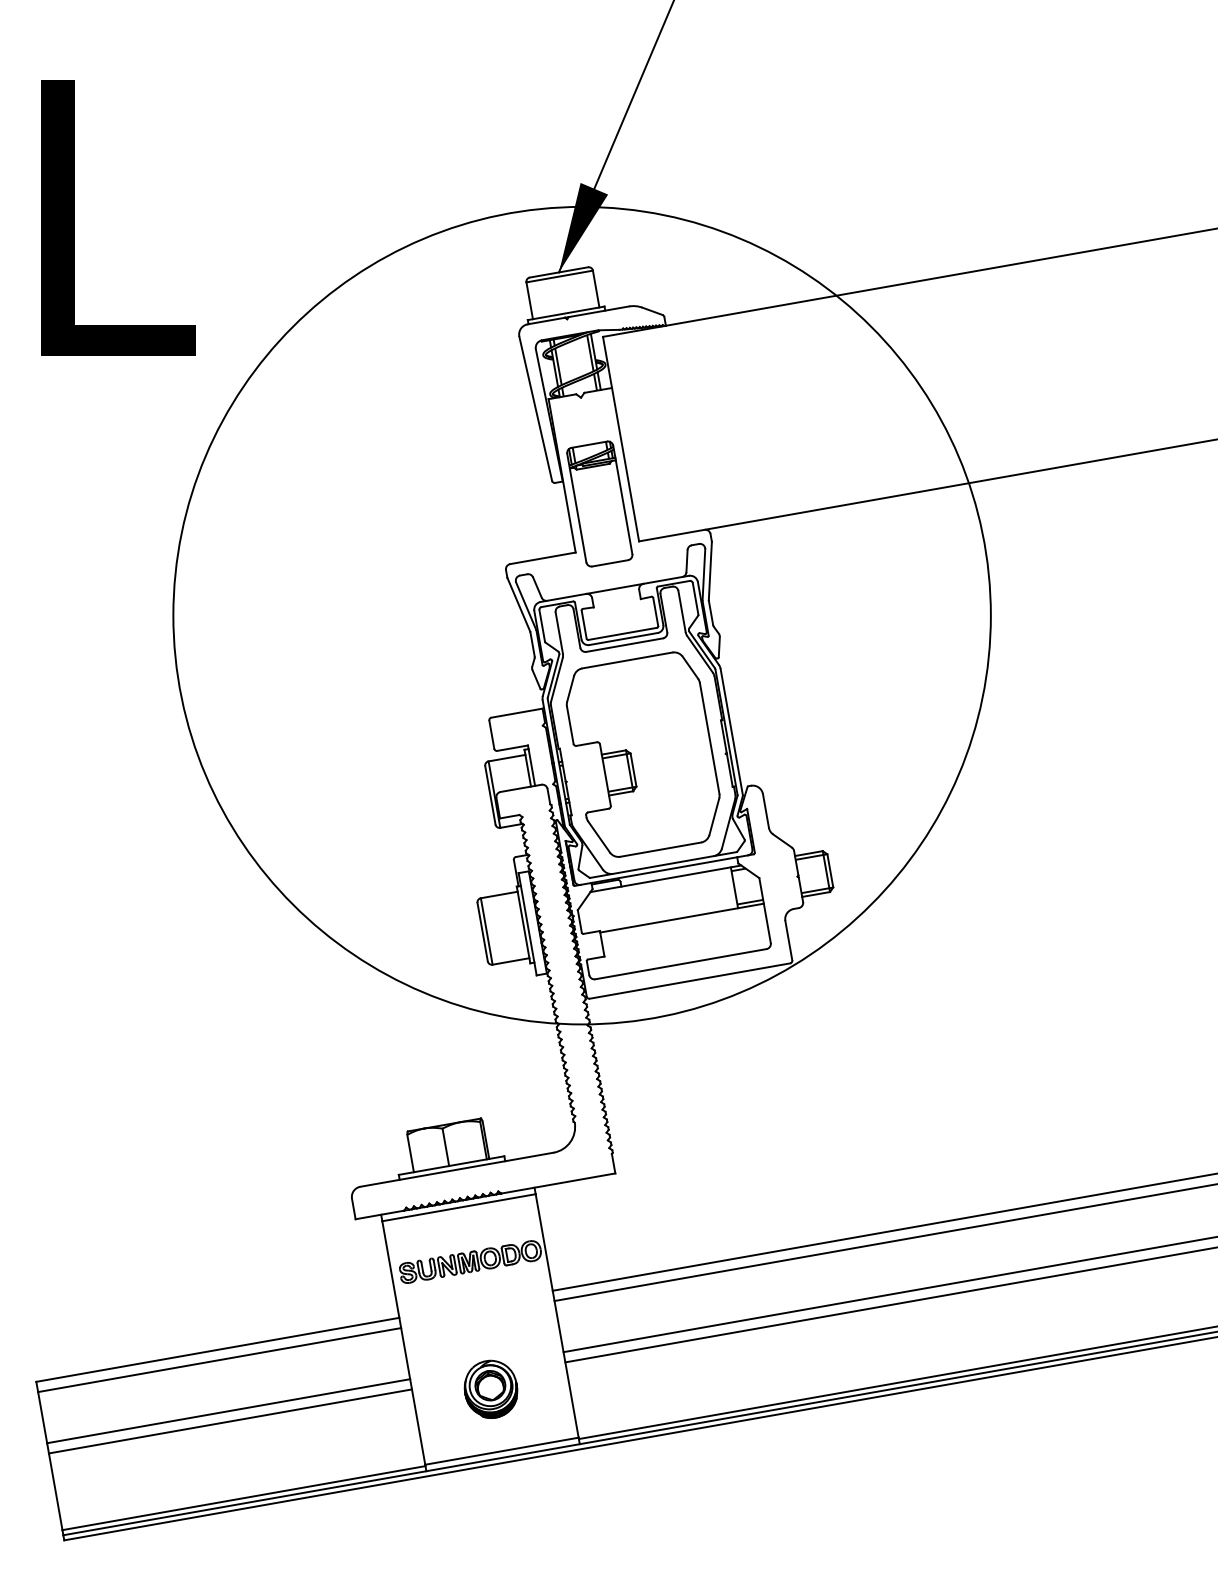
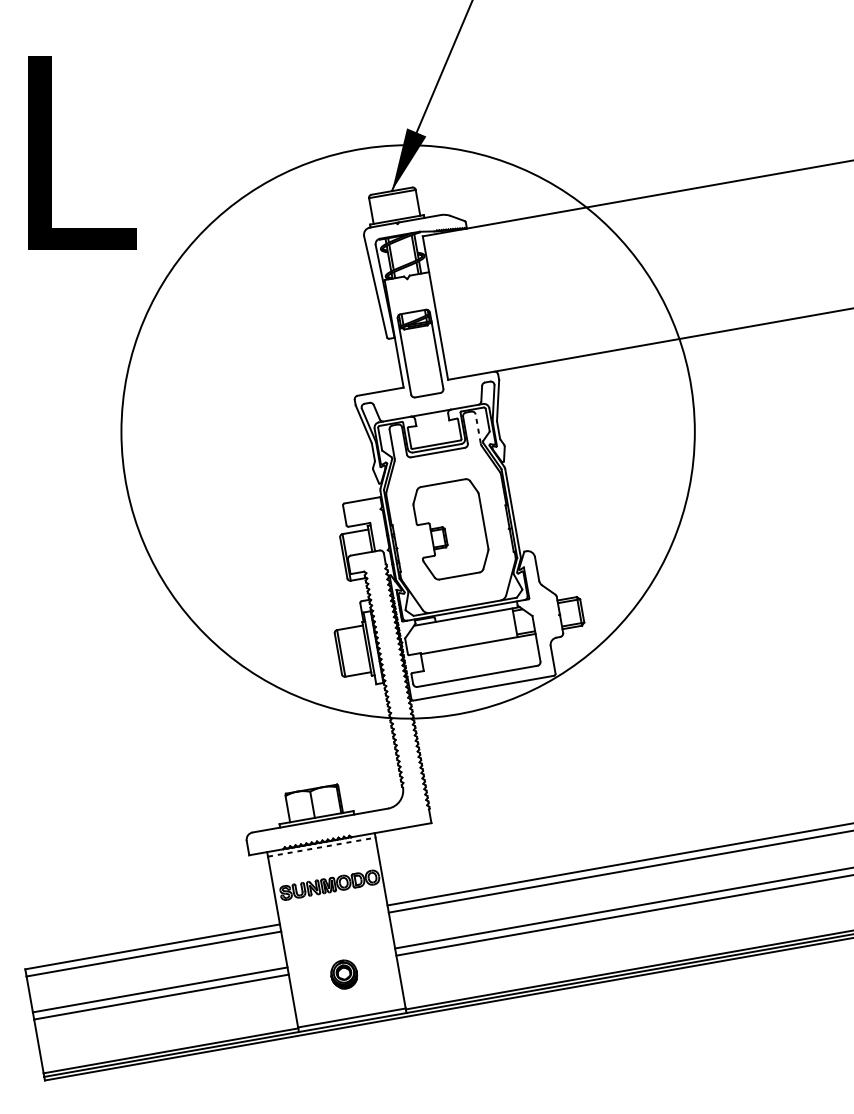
line: (682, 611) -> (478, 428), solid -> dashed
part: (642, 754) -> (450, 529), size x0.7
line: (459, 1207) -> (322, 847), solid -> dashed
part: (490, 1388) -> (343, 973), size x0.7

